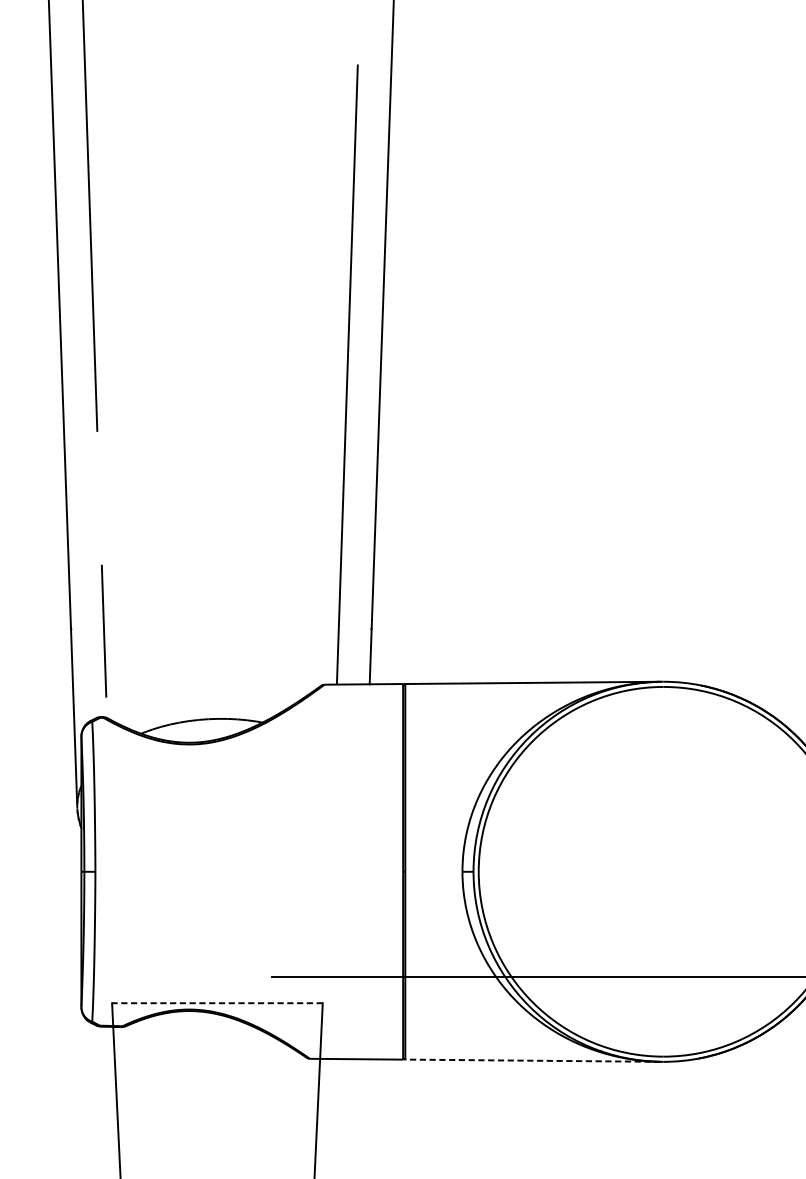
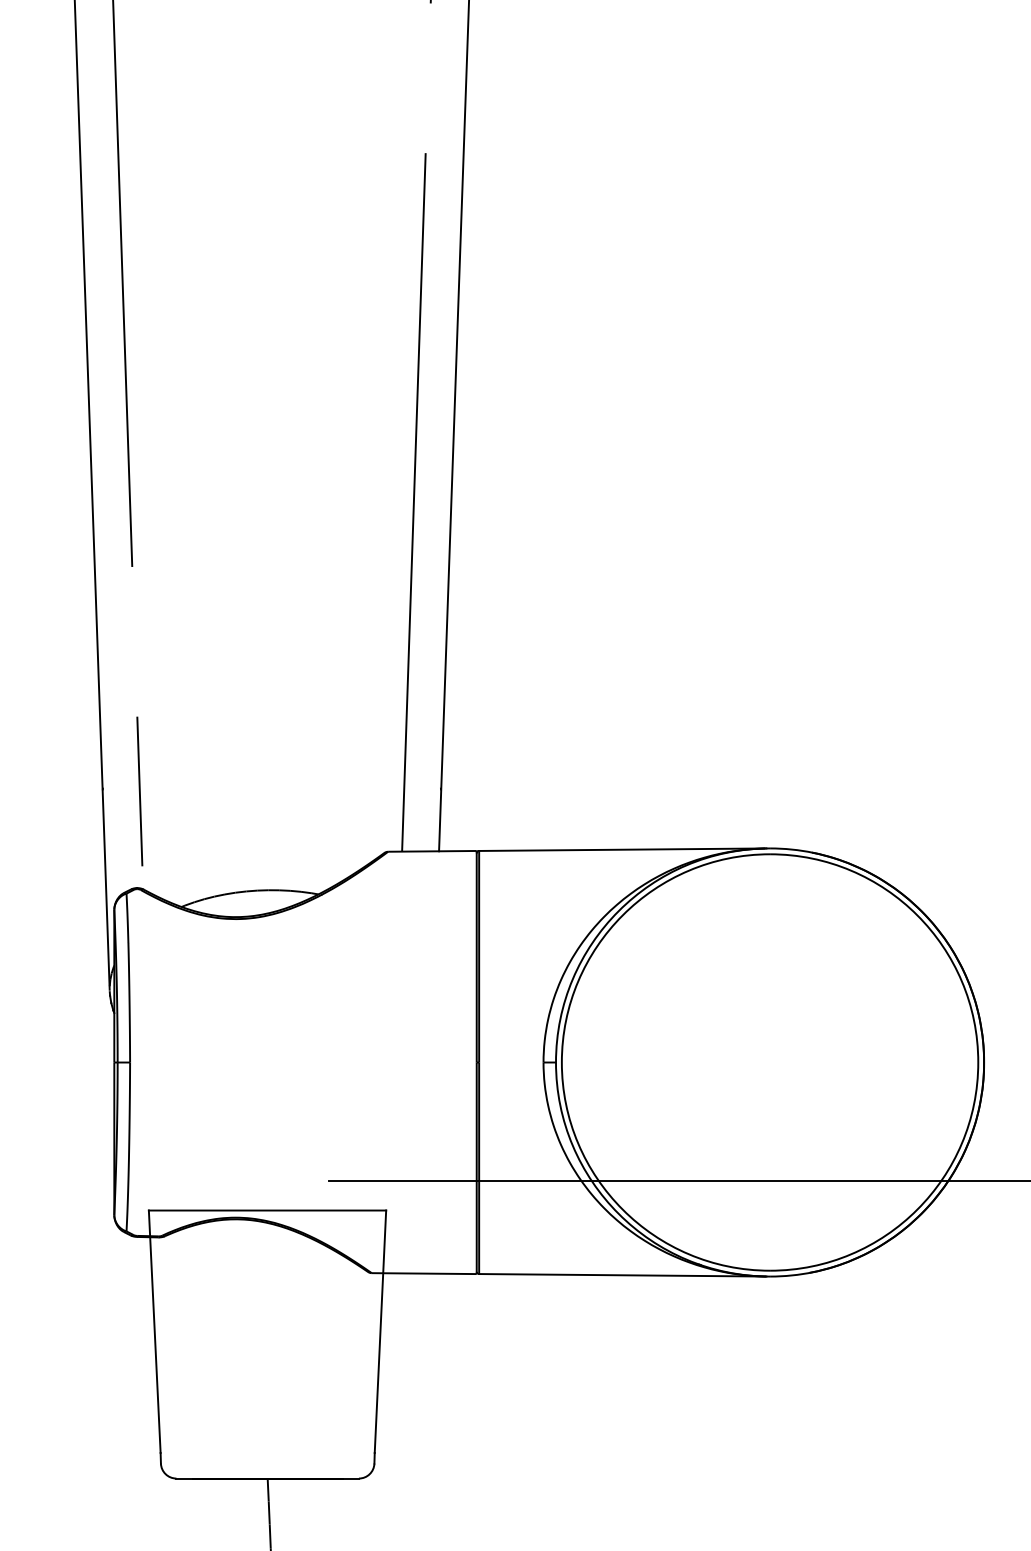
line: (217, 1003) -> (267, 1210), dashed -> solid
line: (532, 1060) -> (622, 1275), dashed -> solid

